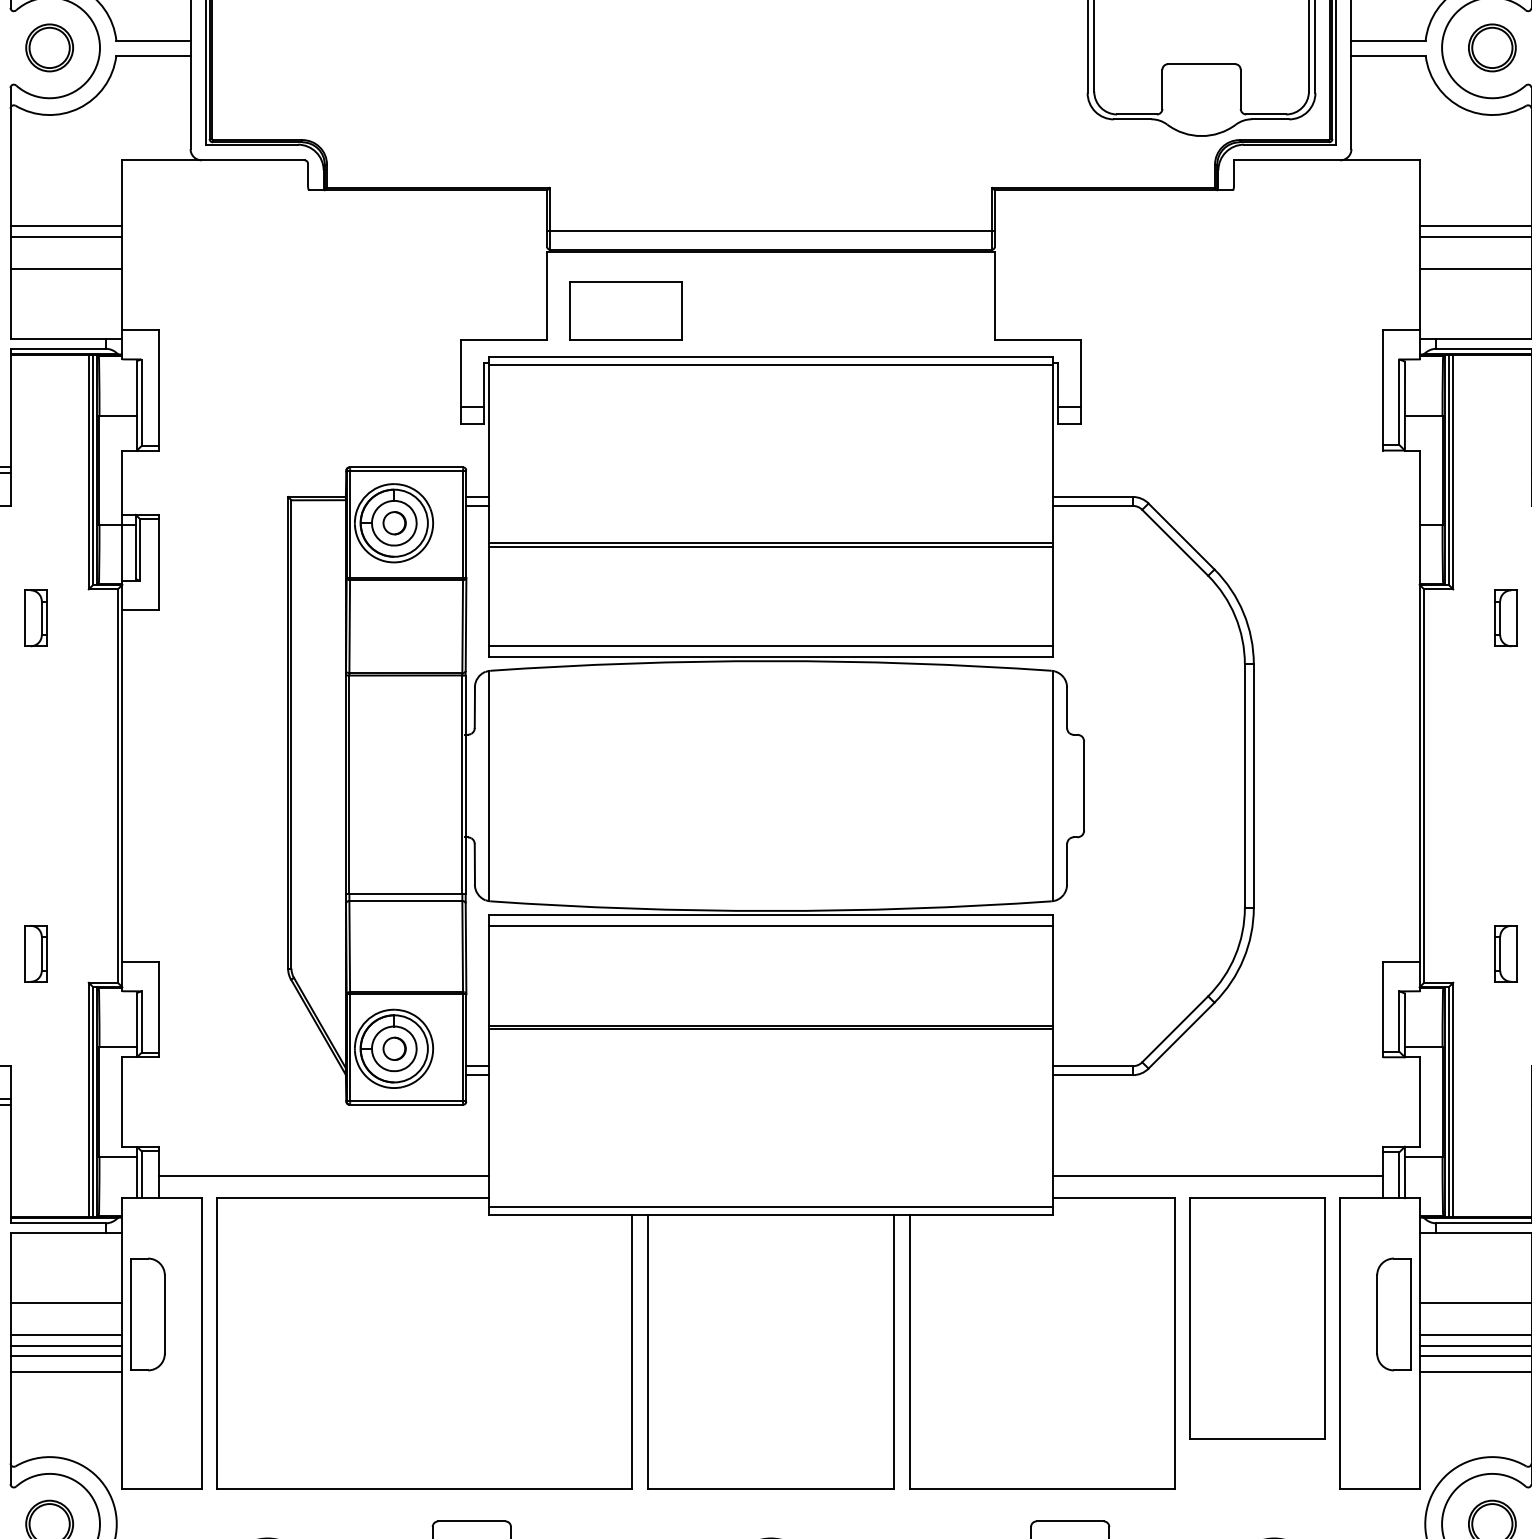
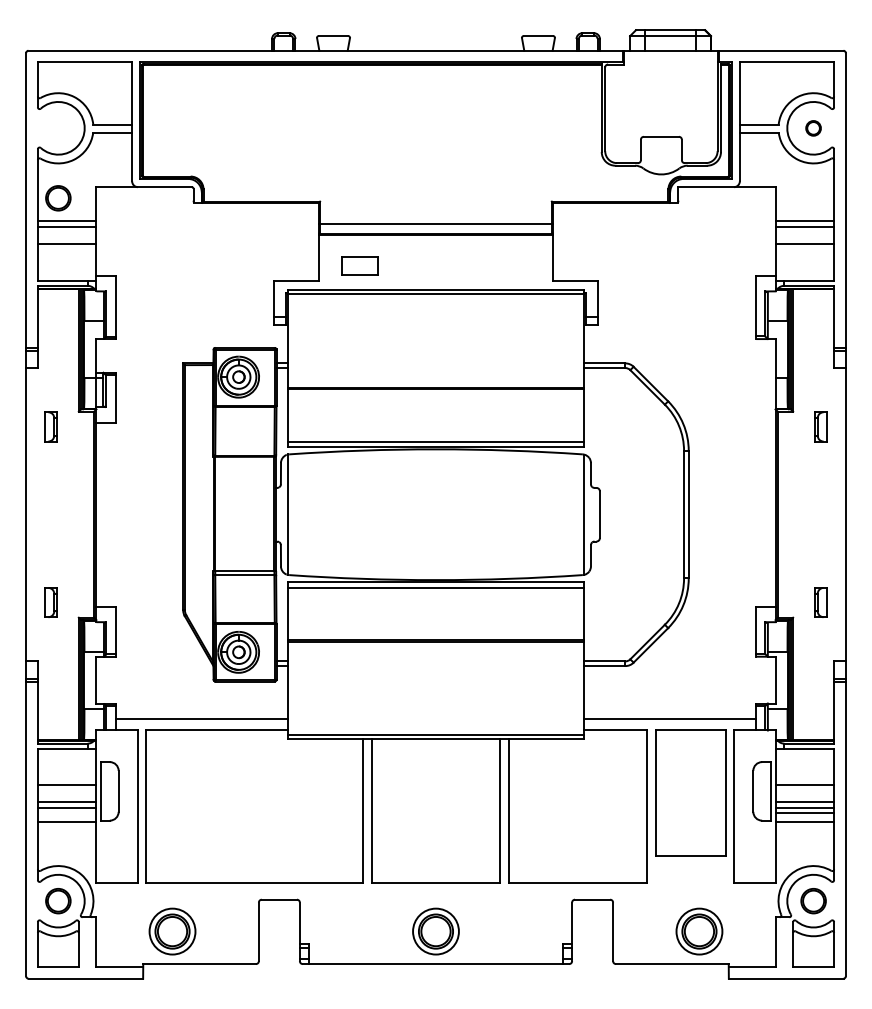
part: (49, 48) -> (58, 198), moved
part: (1492, 48) -> (813, 128), size x0.6
part: (624, 309) -> (359, 265), size x0.6
line: (65, 1356) -> (66, 813), removed

